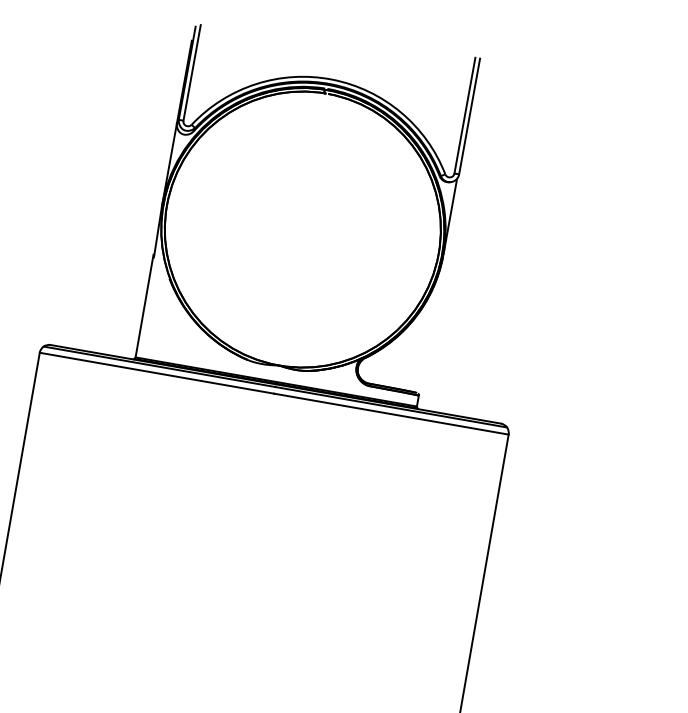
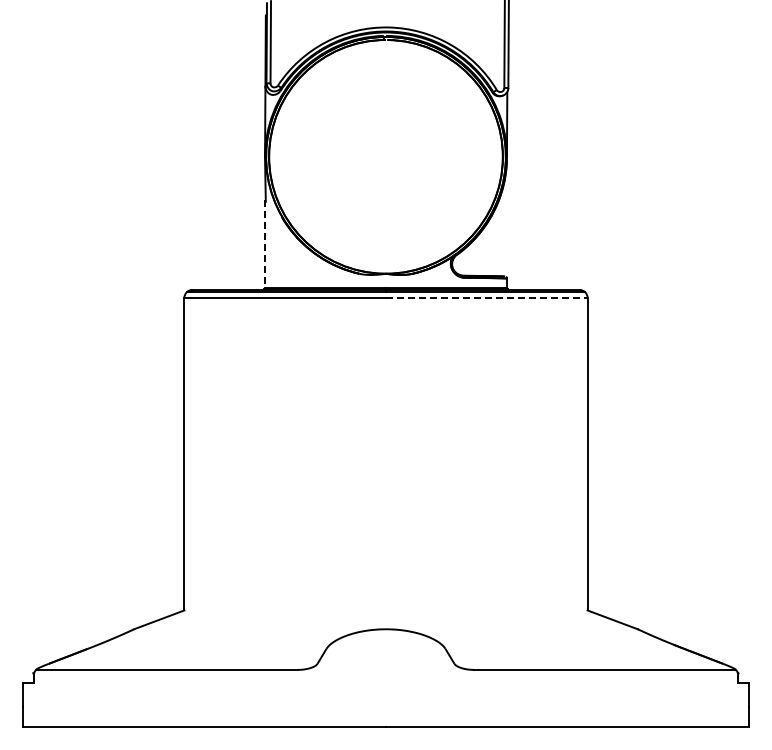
line: (144, 307) -> (265, 244), solid -> dashed
line: (391, 413) -> (486, 297), solid -> dashed

